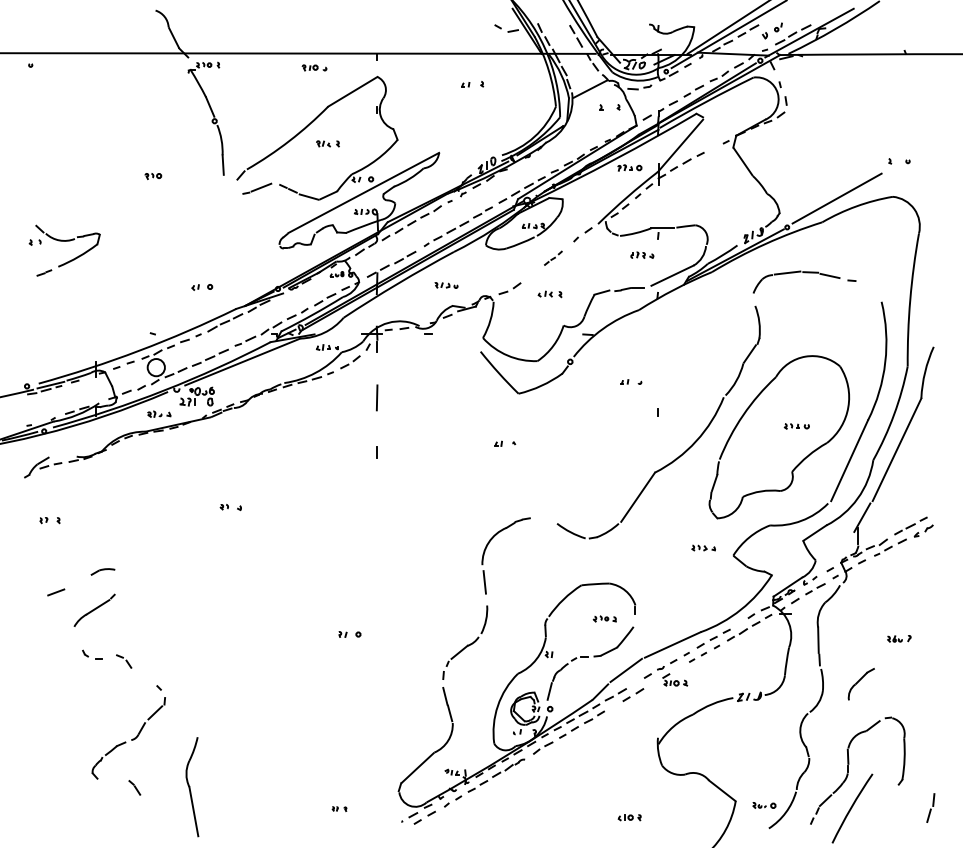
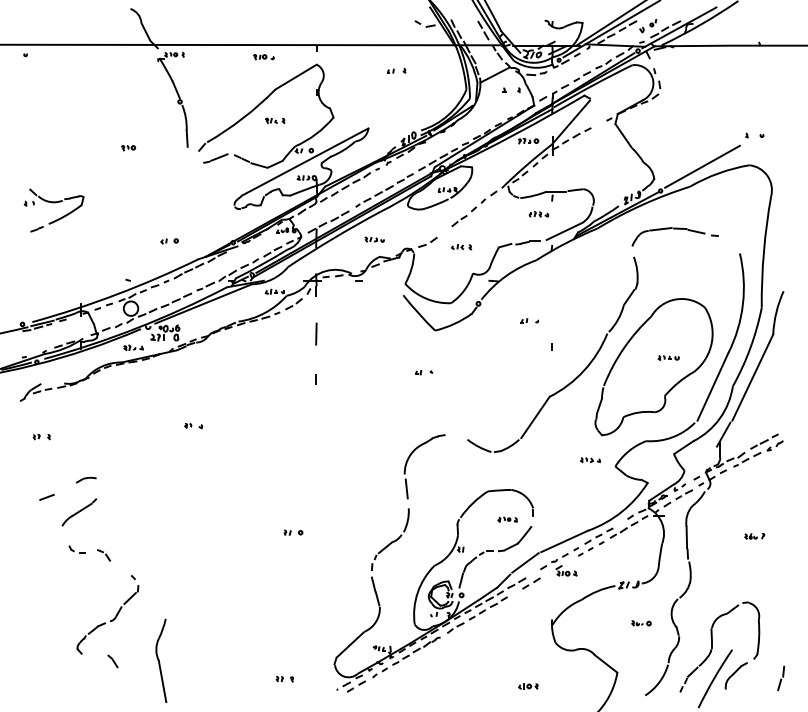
part: (553, 258) -> (464, 217), size x1.67
part: (860, 684) -> (735, 676), moved
part: (764, 805) -> (641, 623), moved
part: (339, 808) -> (284, 678), size x1.43

